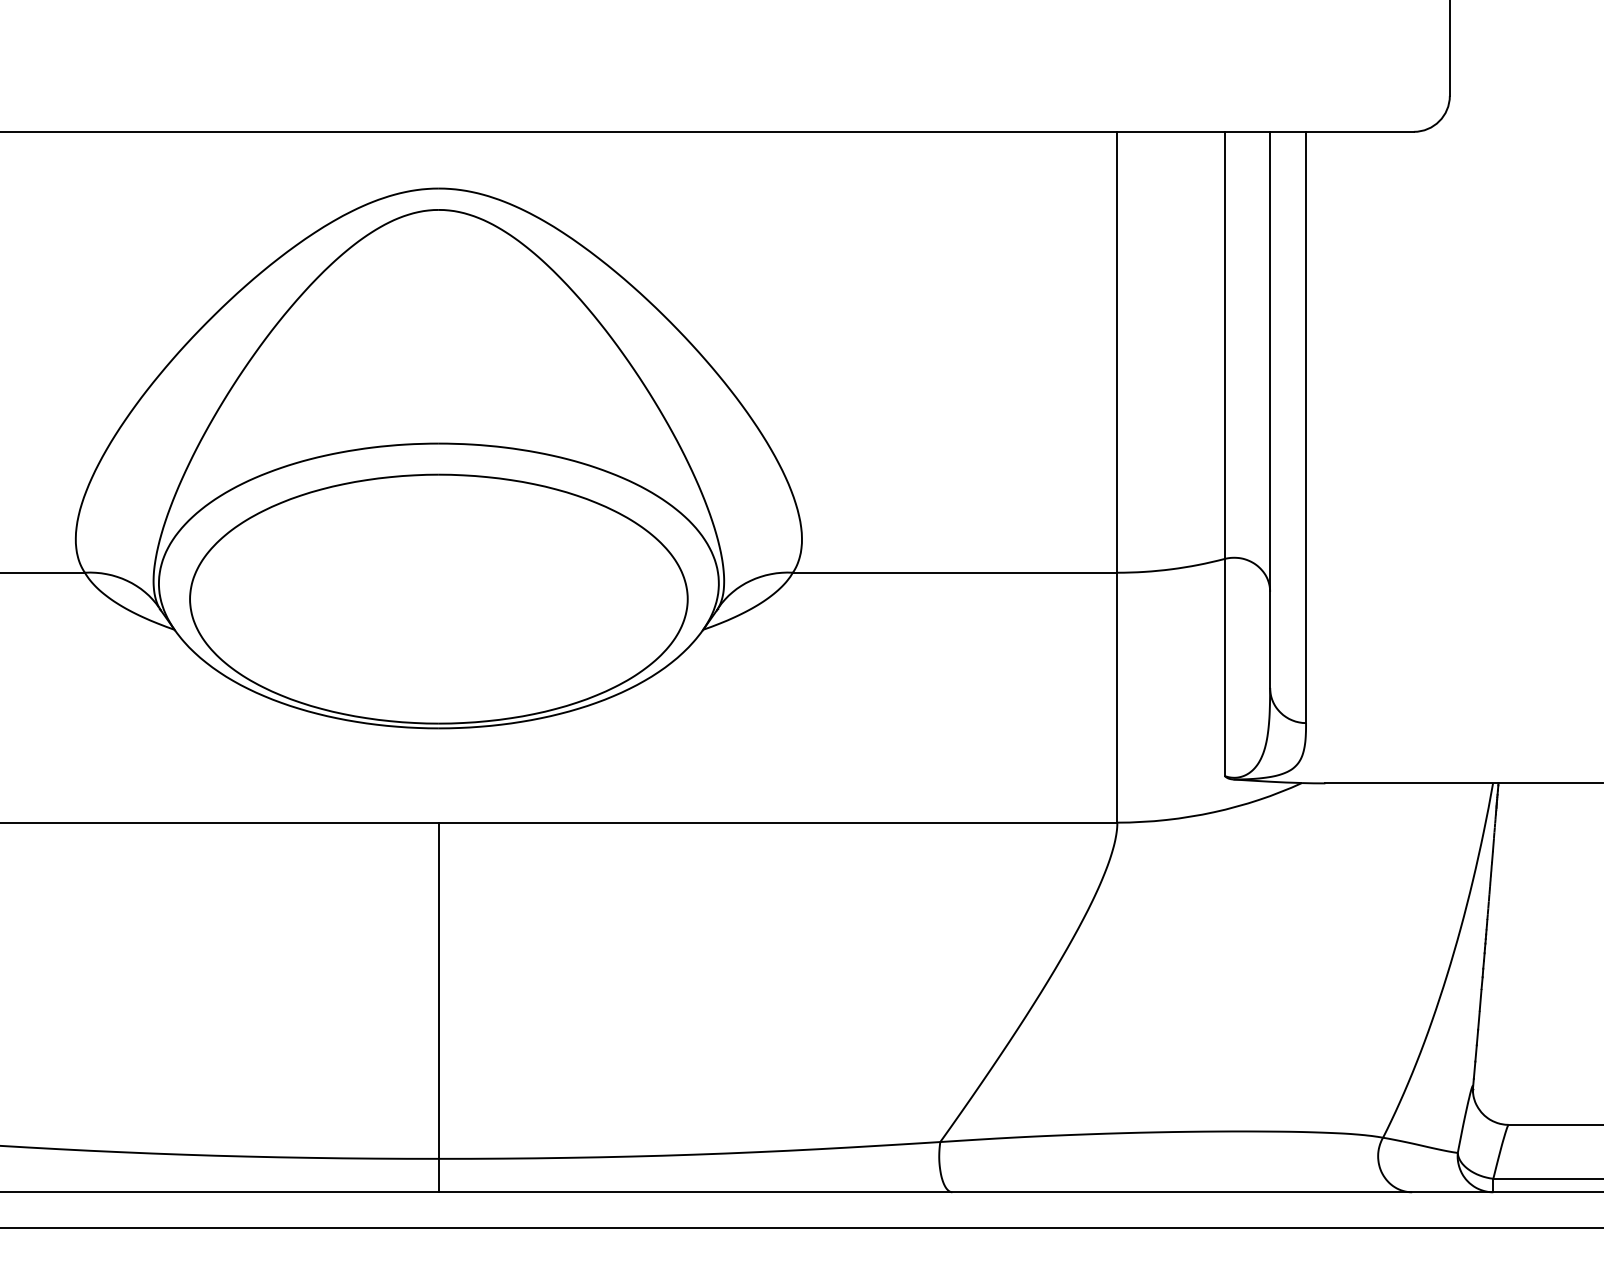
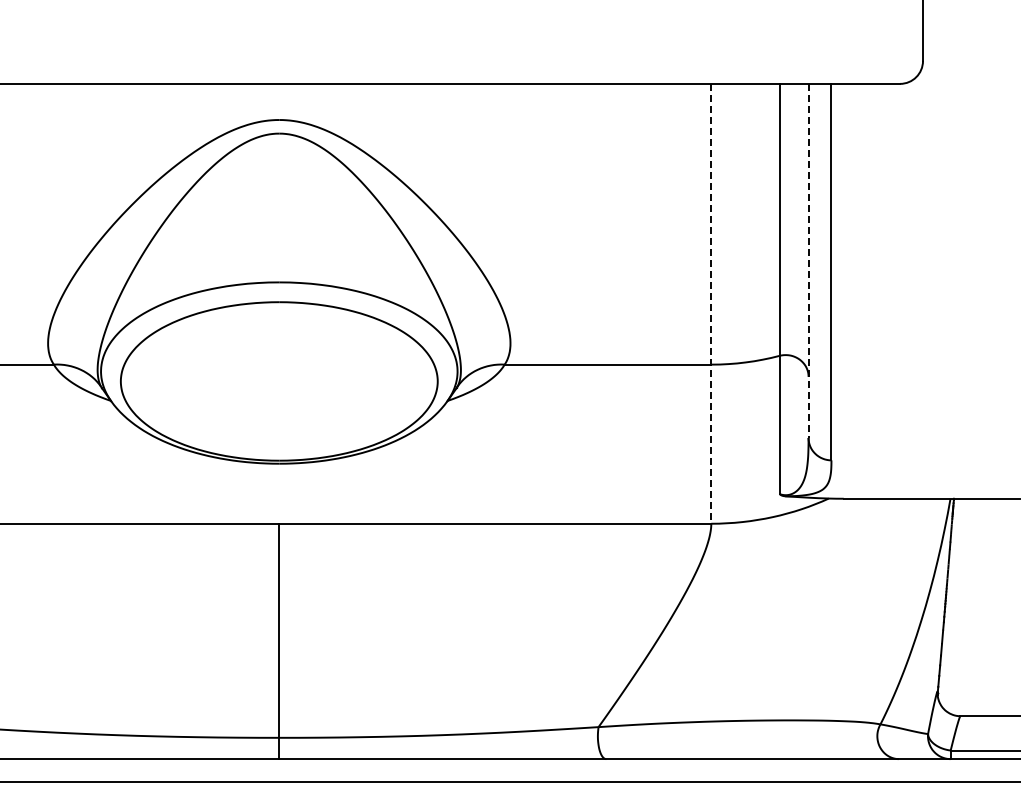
line: (1270, 410) -> (808, 261), solid -> dashed
line: (1117, 476) -> (711, 303), solid -> dashed

